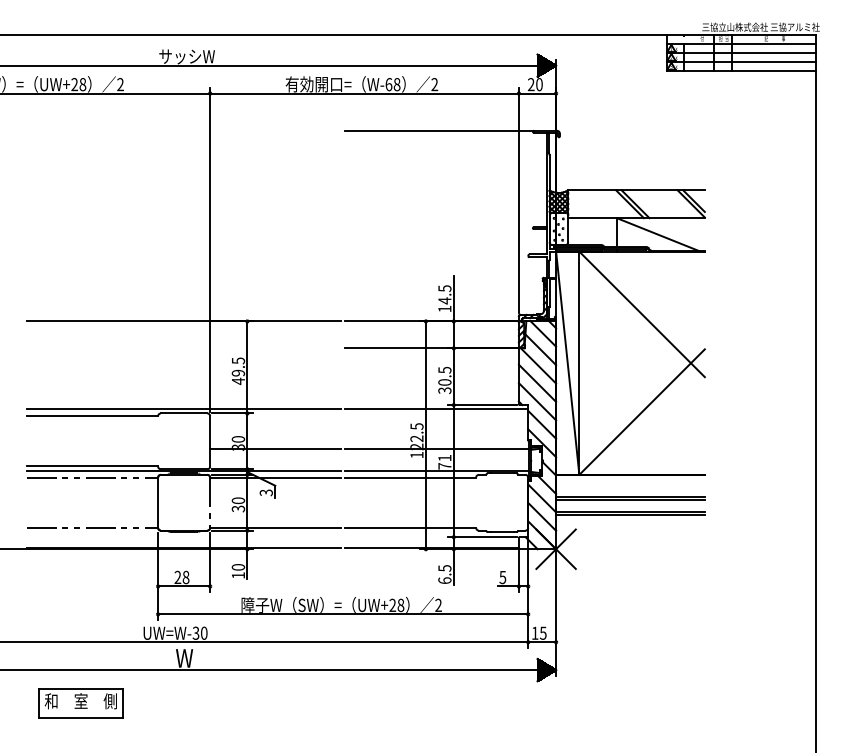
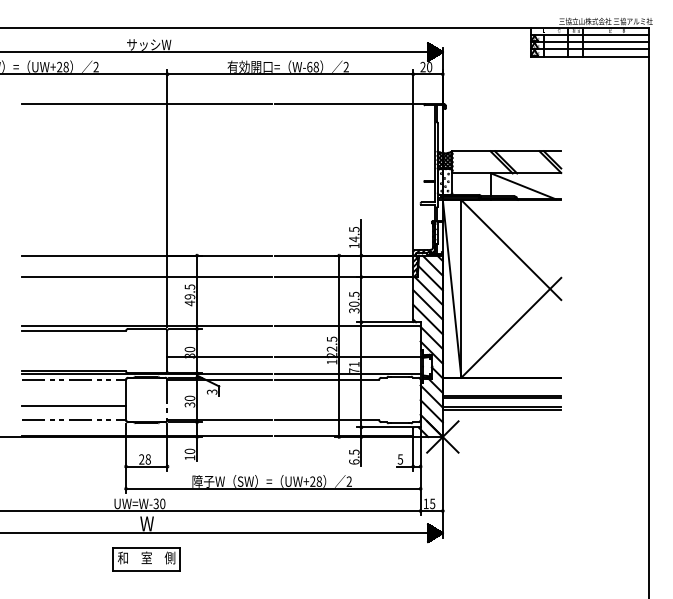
line: (183, 130) -> (146, 103), added
line: (183, 348) -> (146, 277), added
line: (92, 510) -> (73, 406), added
part: (80, 703) -> (146, 559), moved

